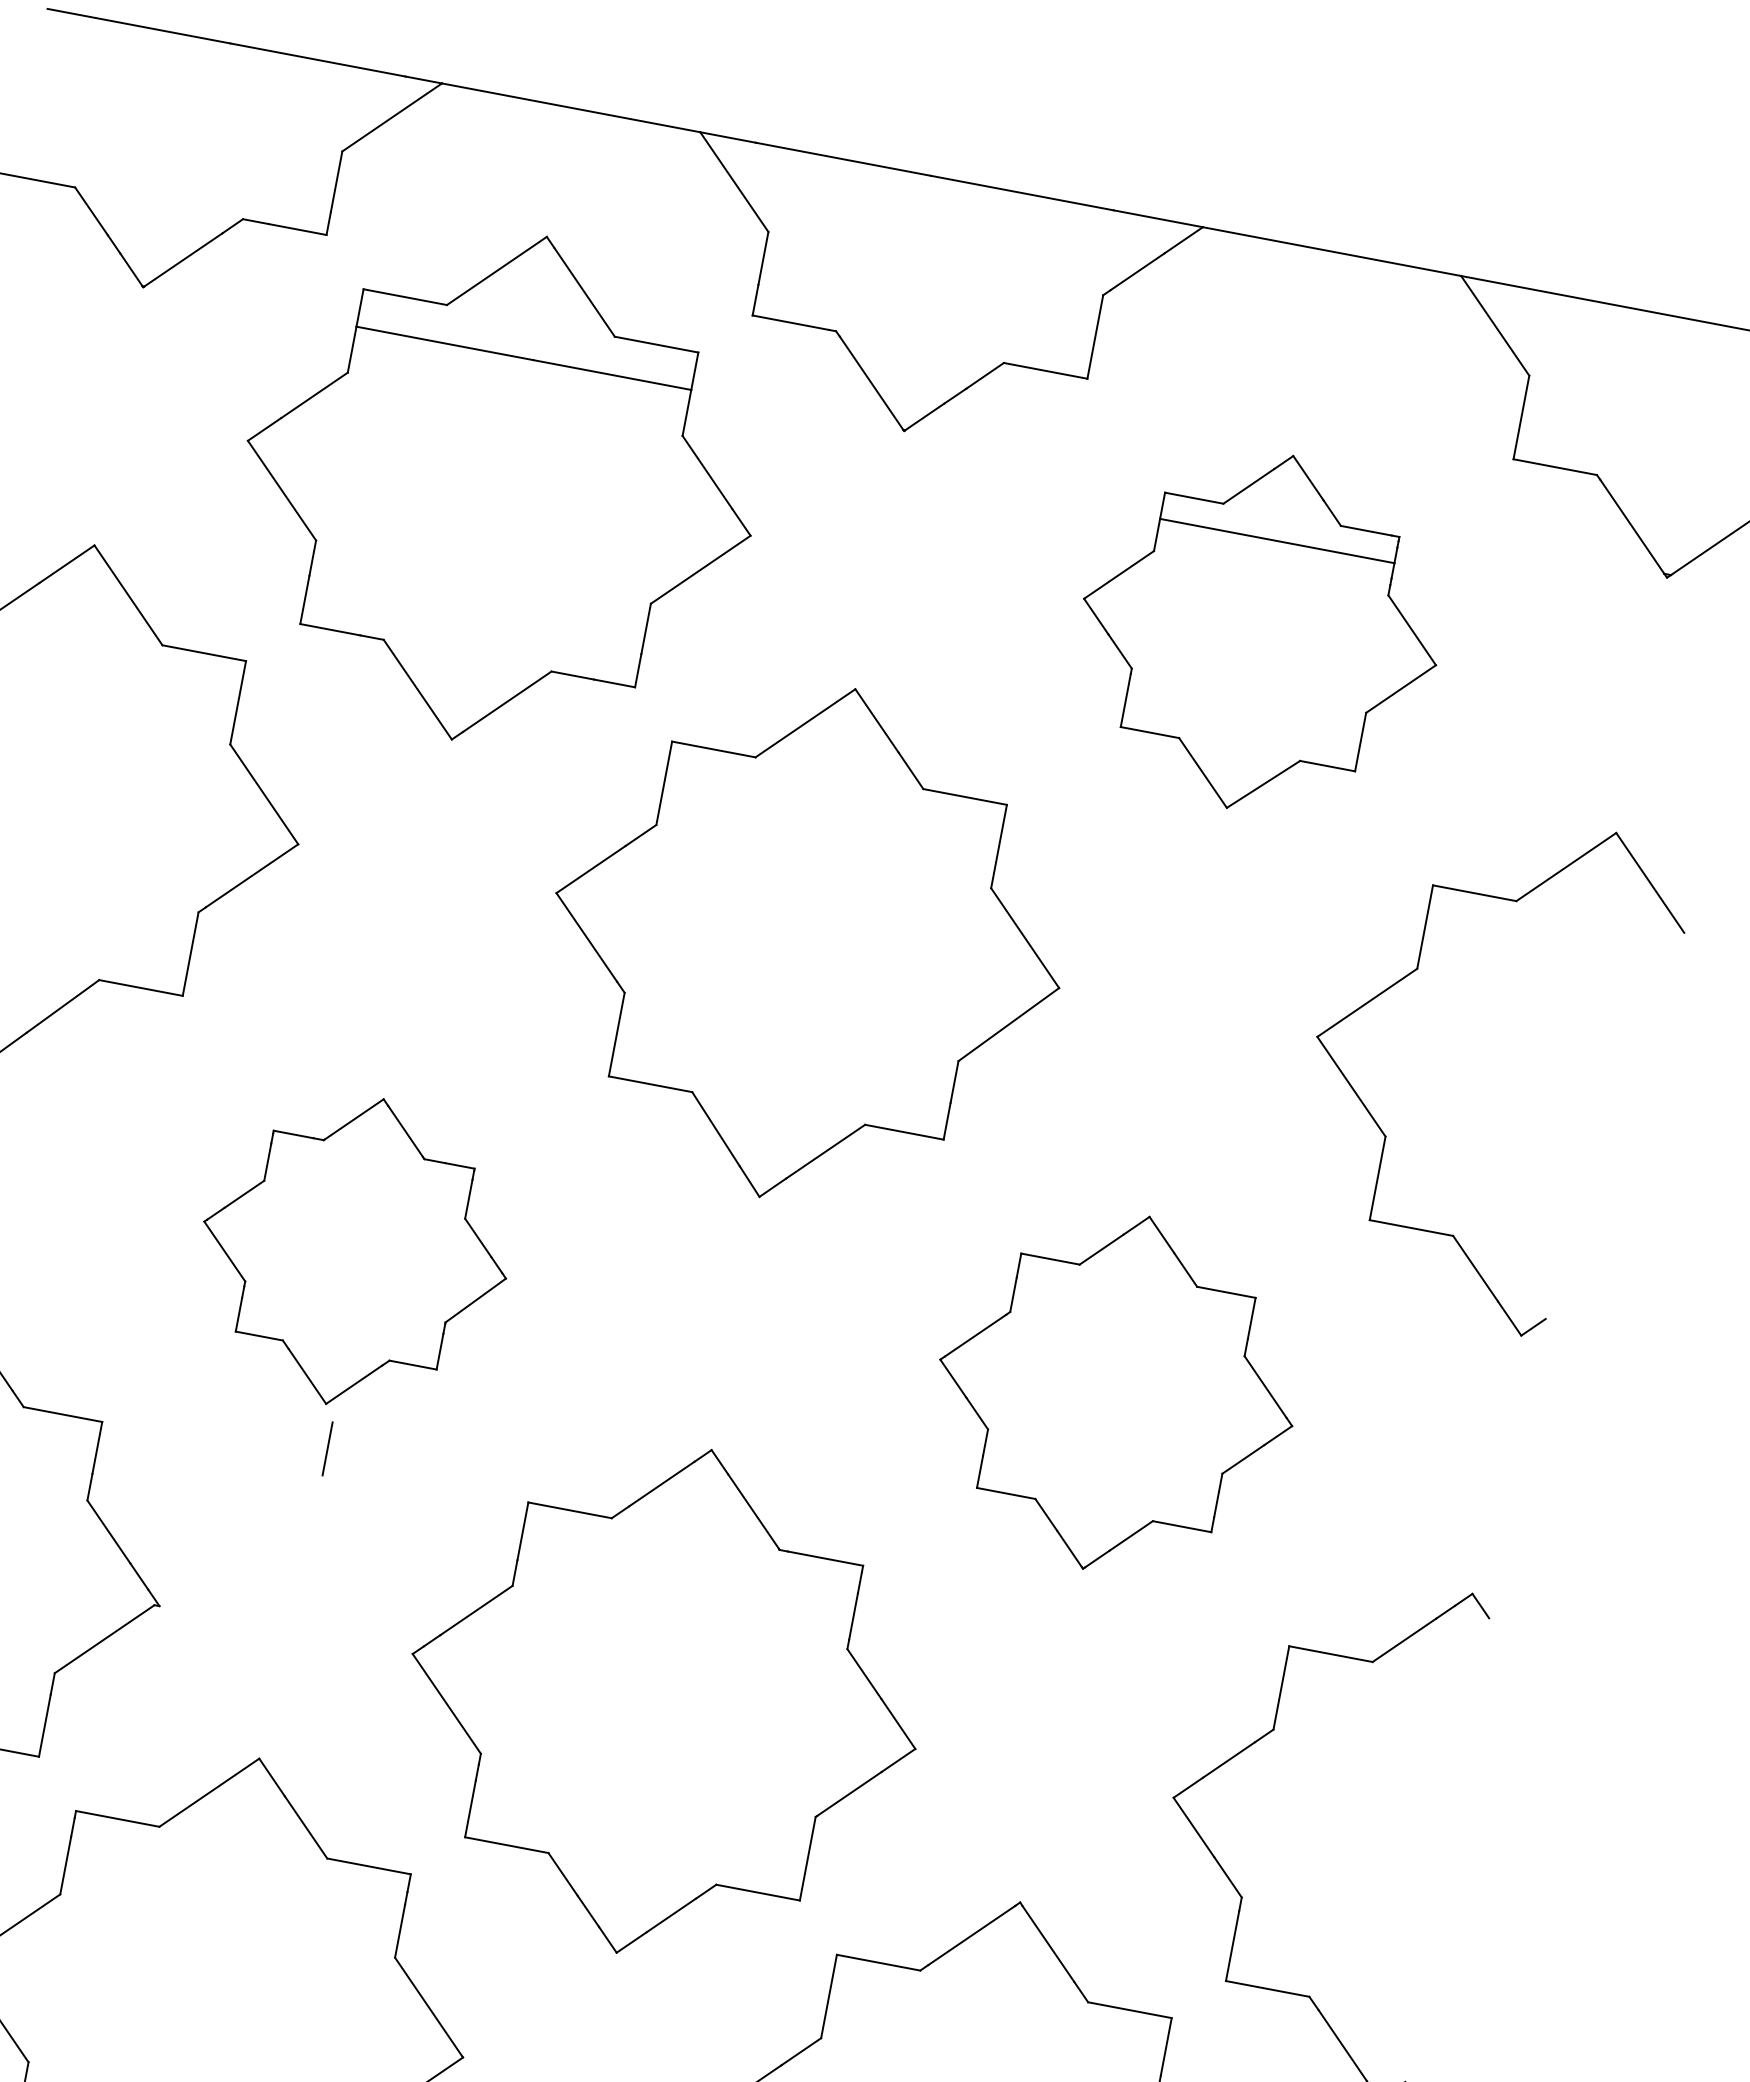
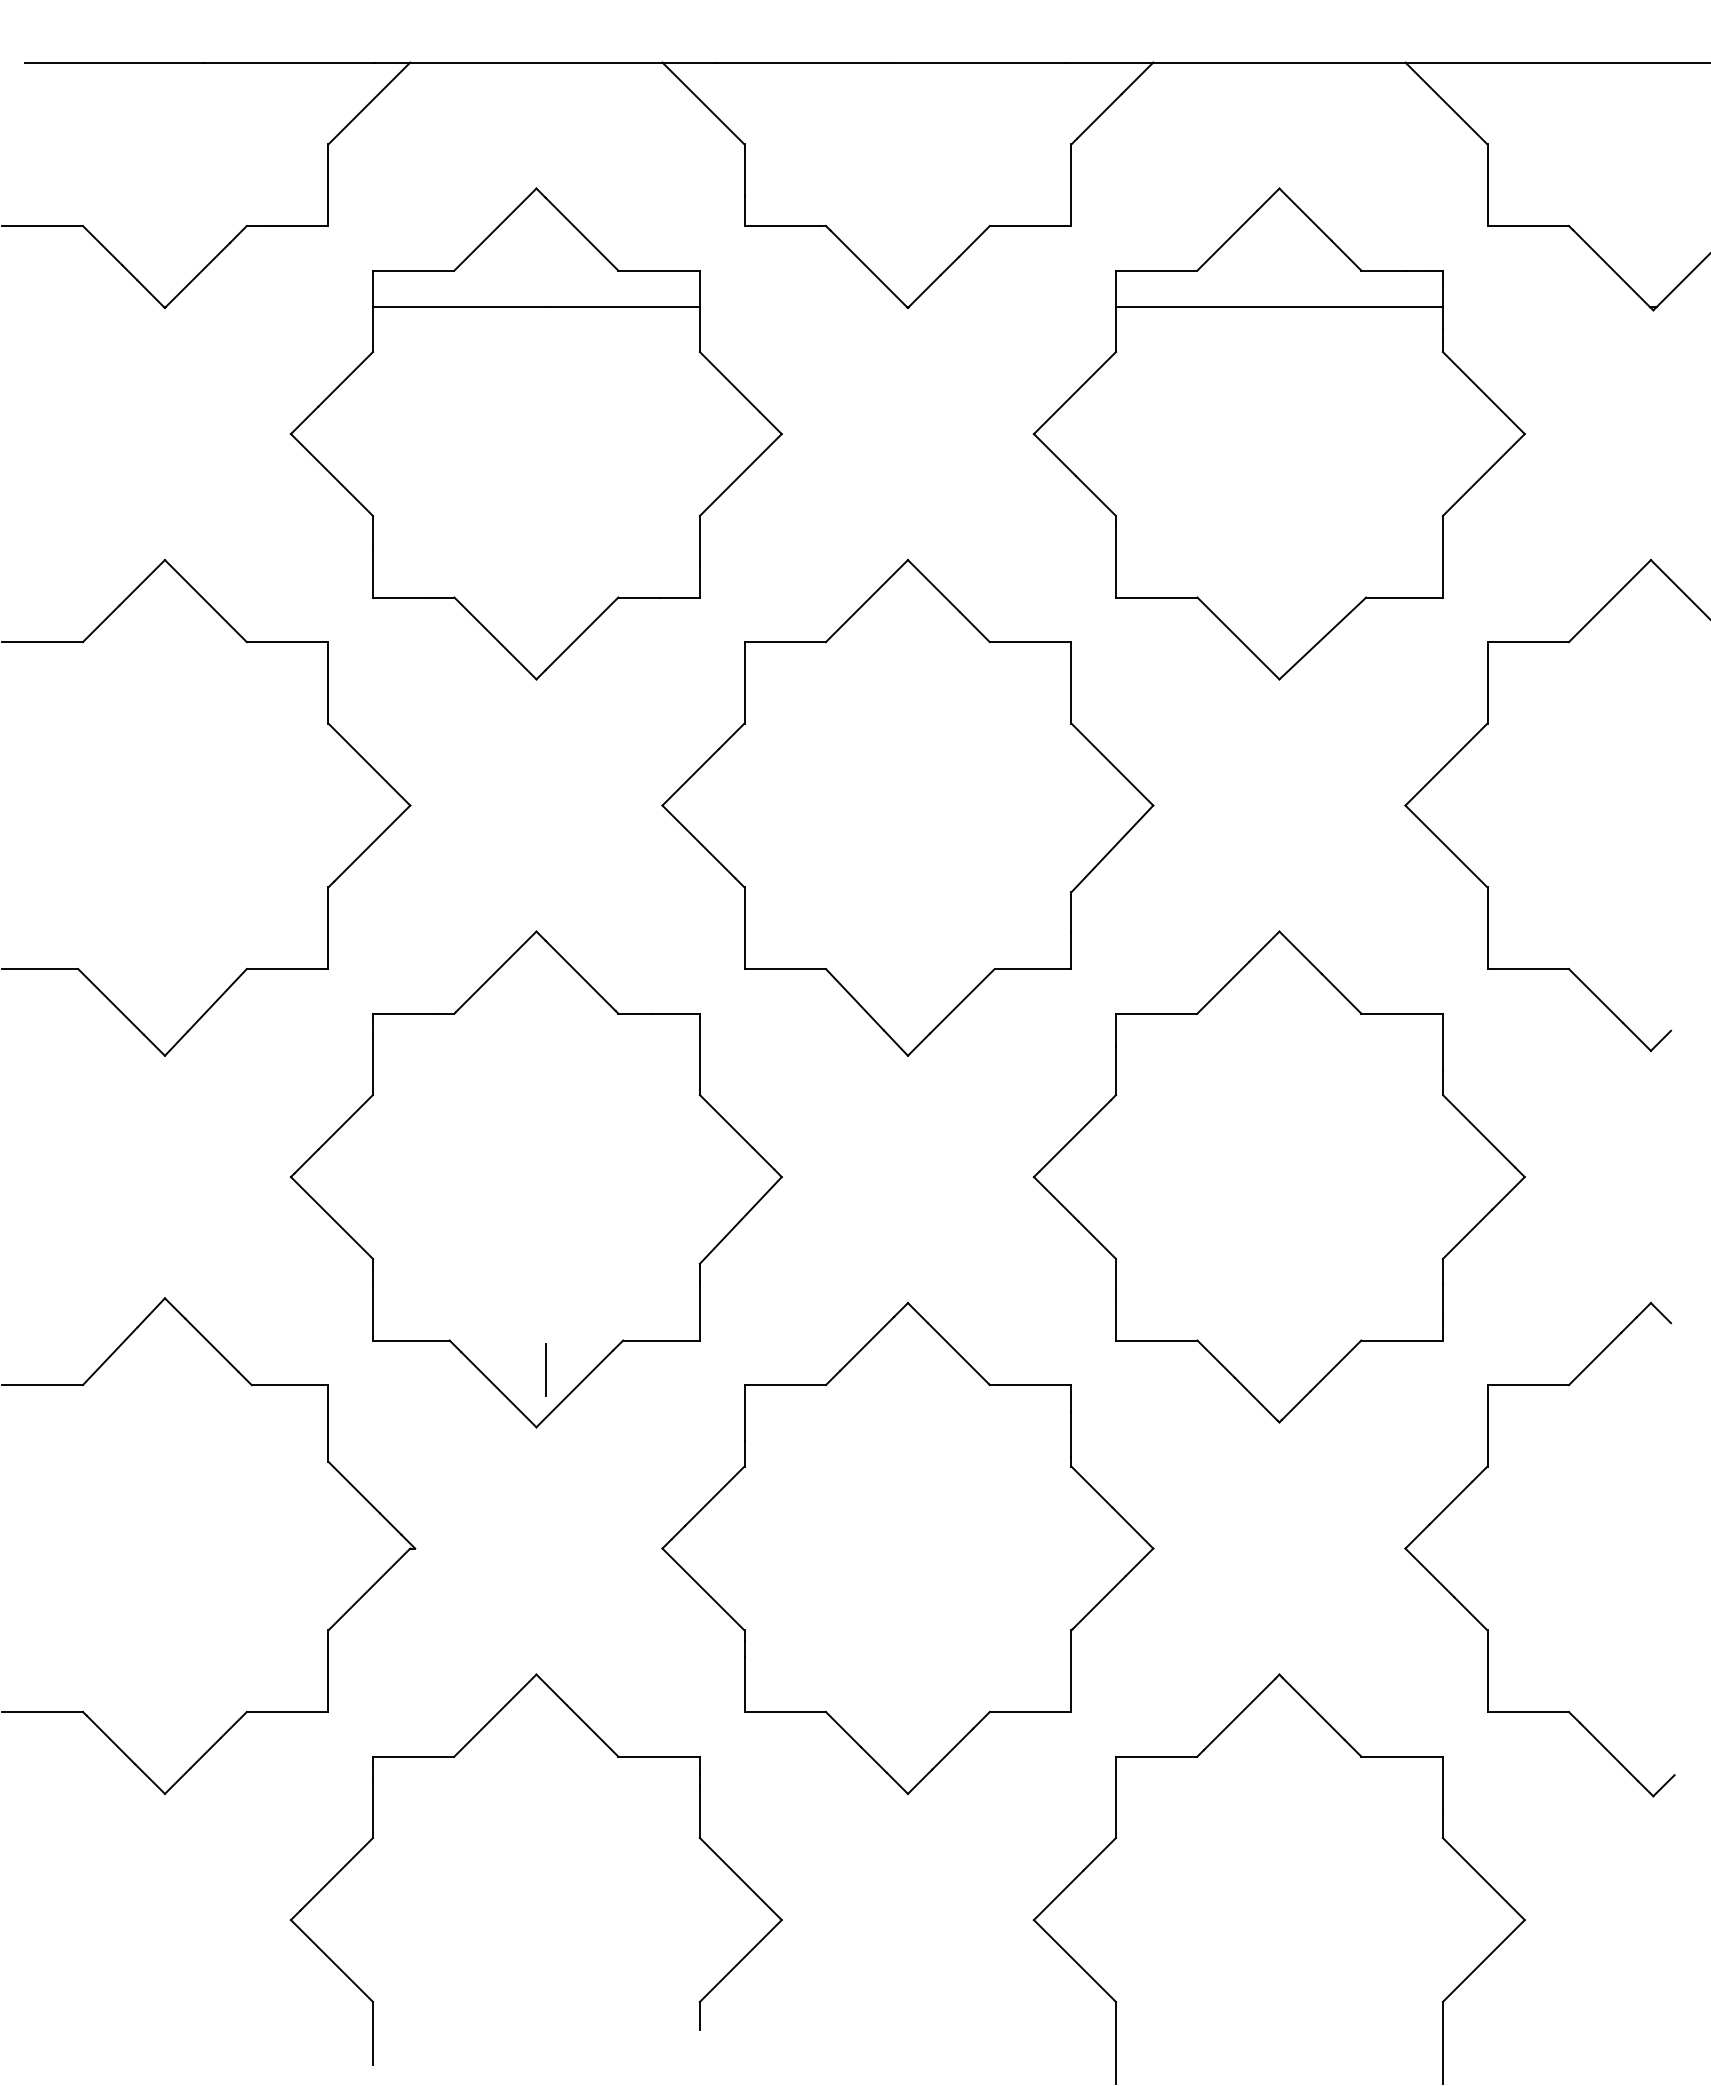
part: (1259, 631) -> (1278, 433), size x1.43
part: (354, 1251) -> (535, 1179), size x1.67
part: (1115, 1392) -> (1278, 1176), size x1.43

